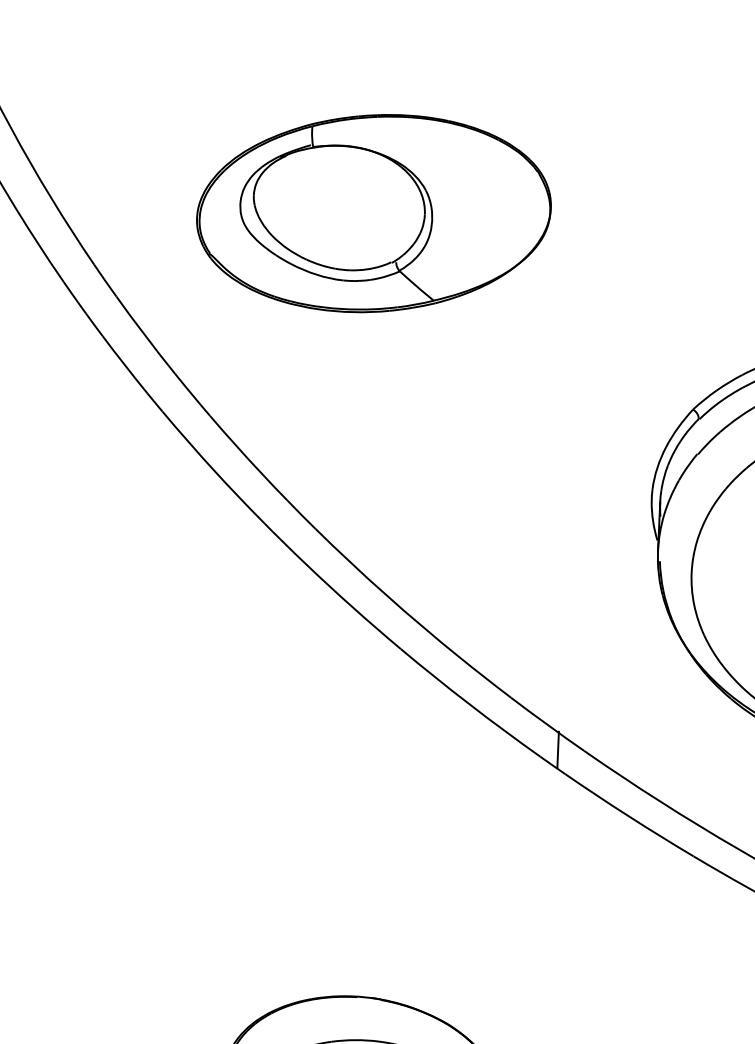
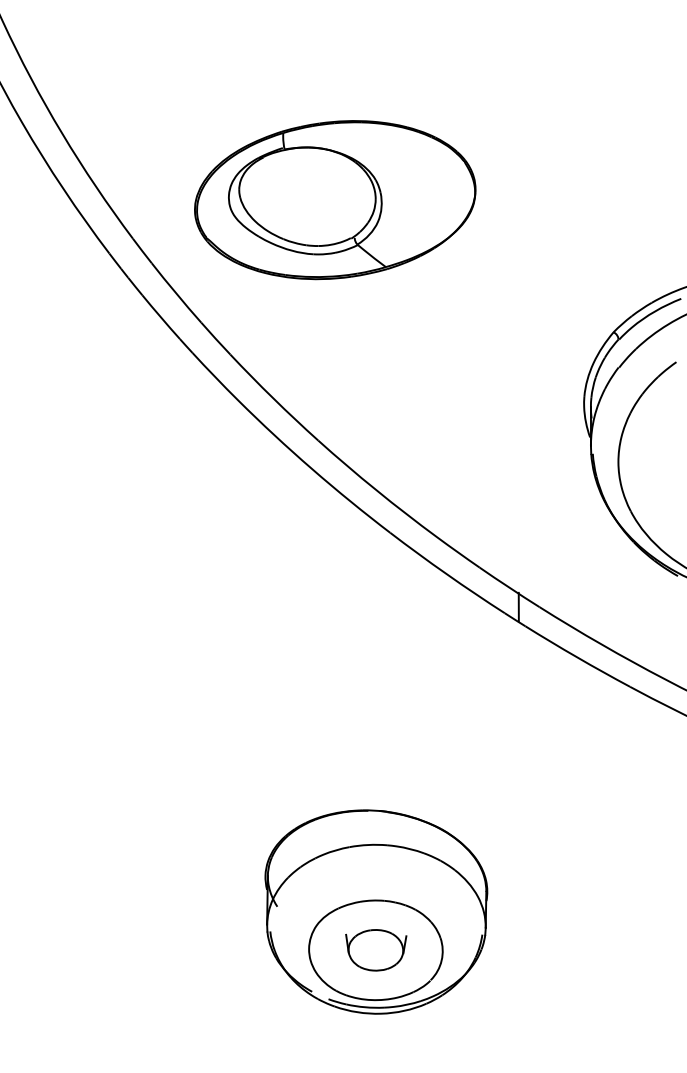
part: (374, 214) -> (335, 200), moved

